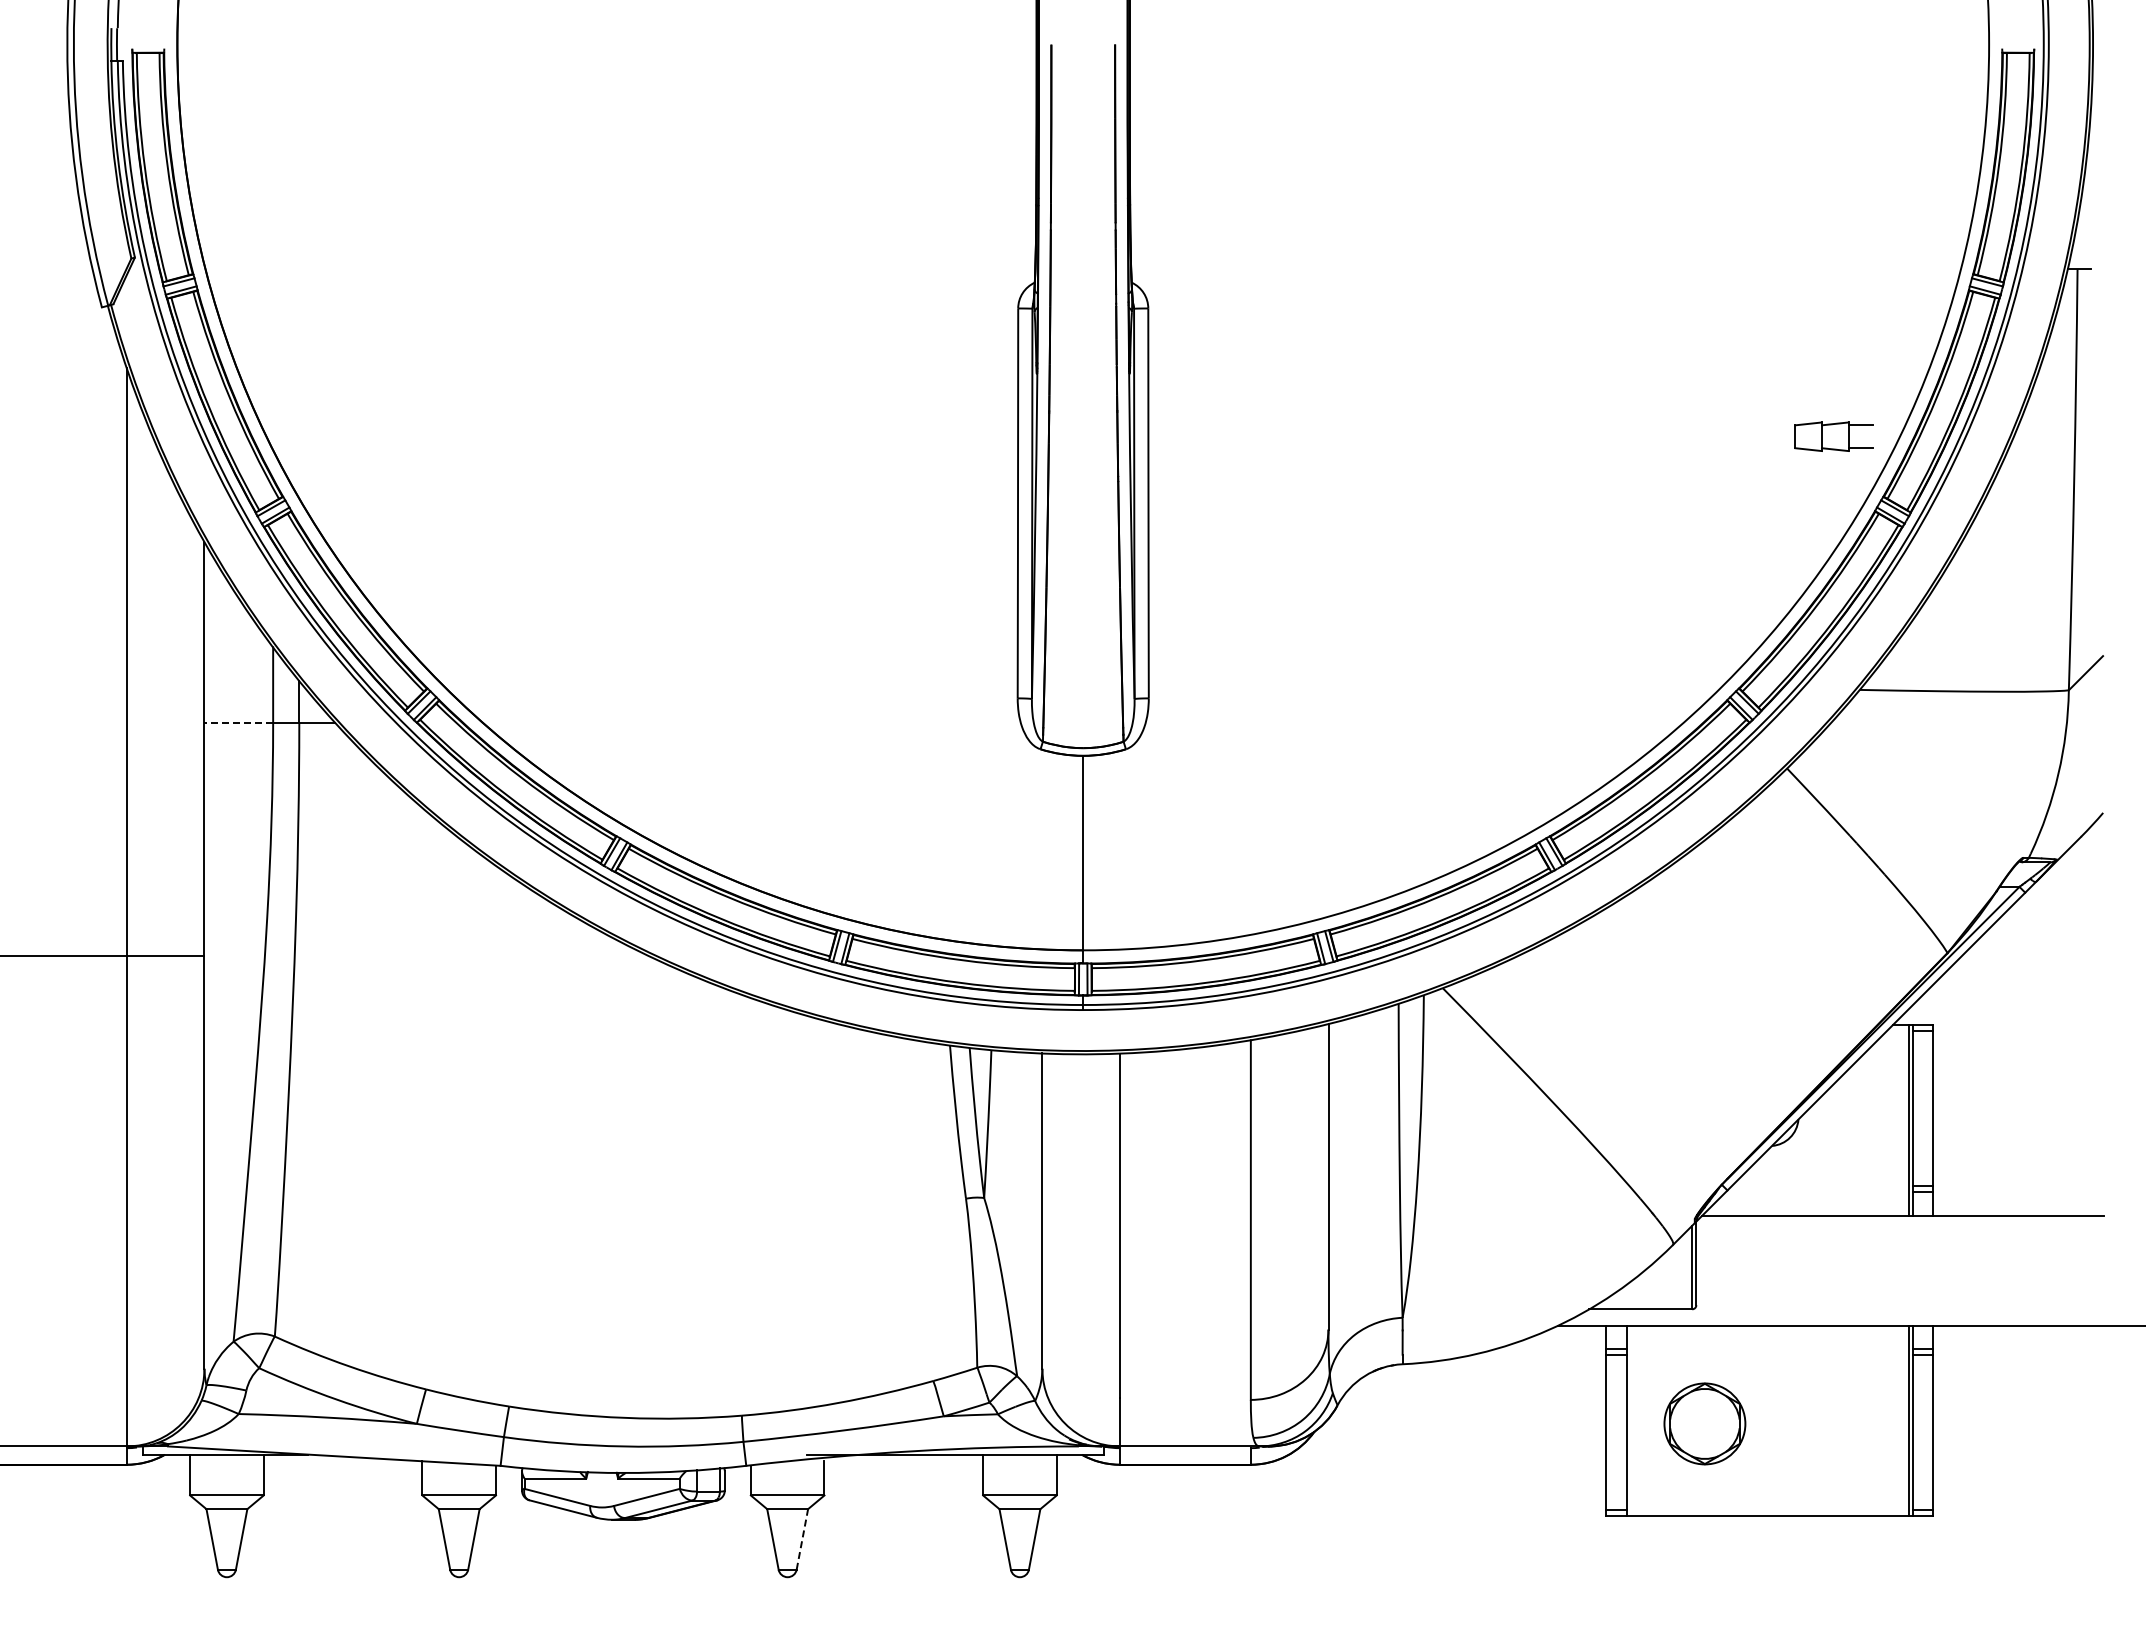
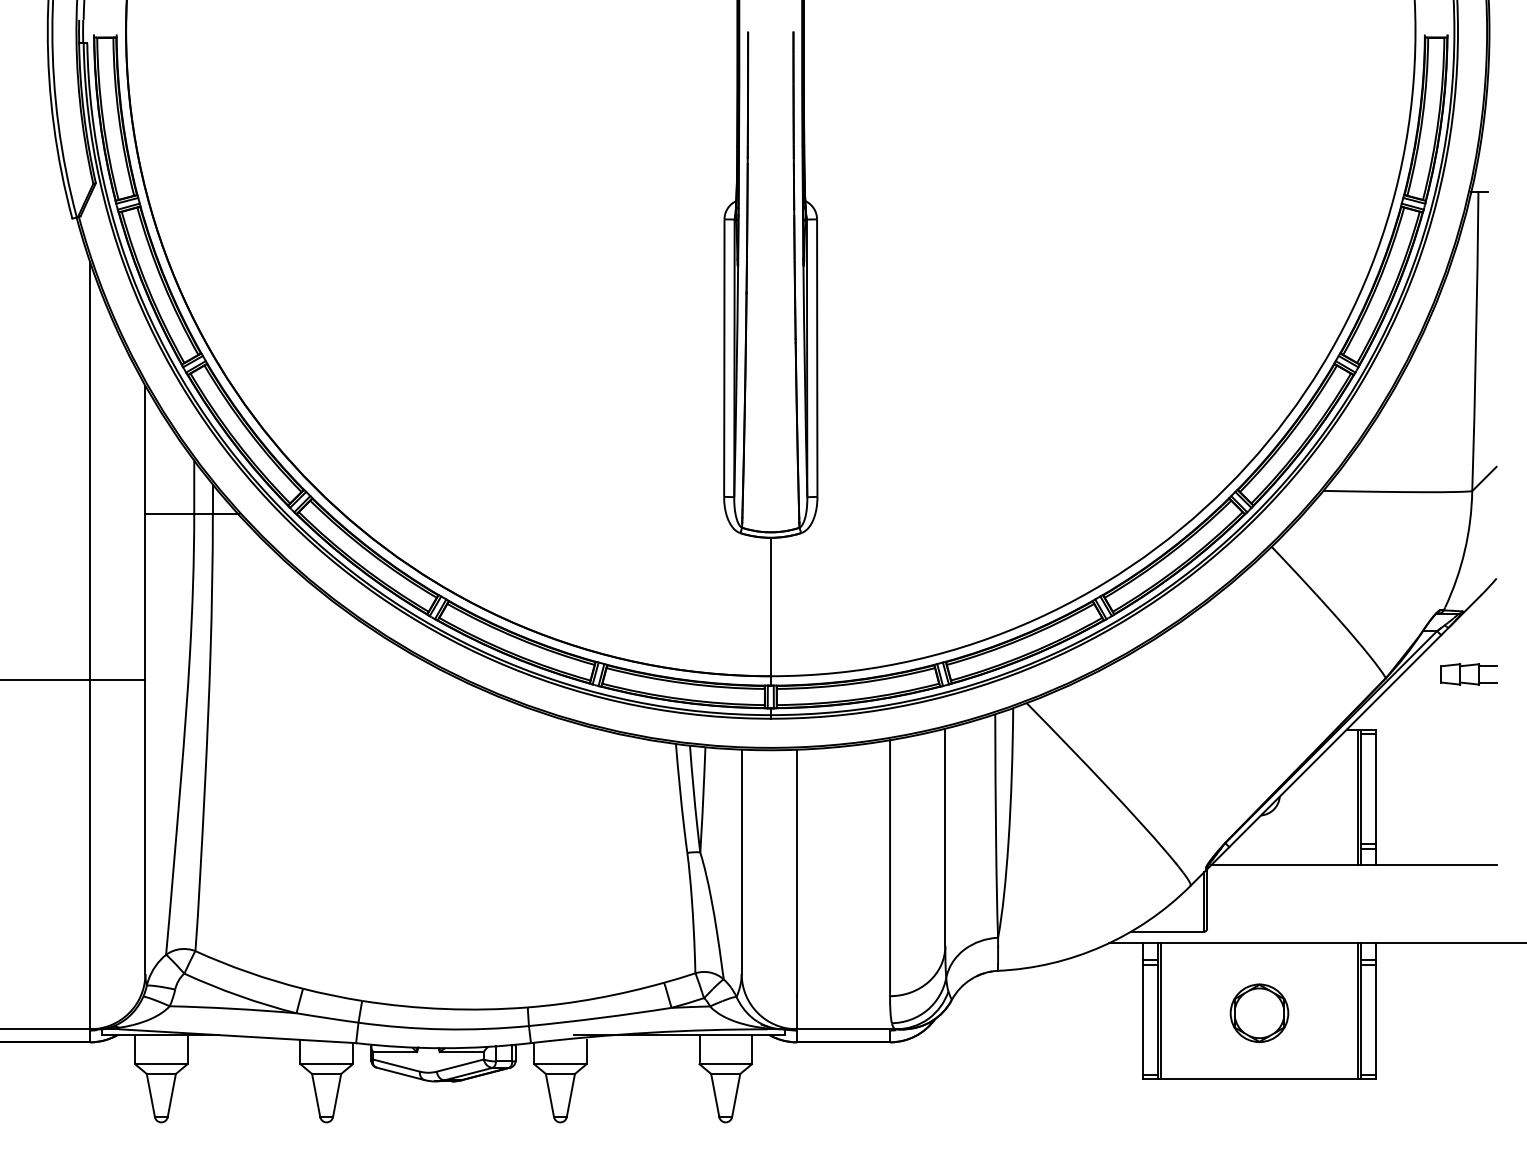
part: (1833, 436) -> (1468, 674), moved
line: (238, 722) -> (169, 514), dashed -> solid
line: (1630, 1420) -> (1160, 1010), added
part: (1704, 1423) -> (1259, 1012), moved
line: (802, 1539) -> (570, 1095), dashed -> solid

